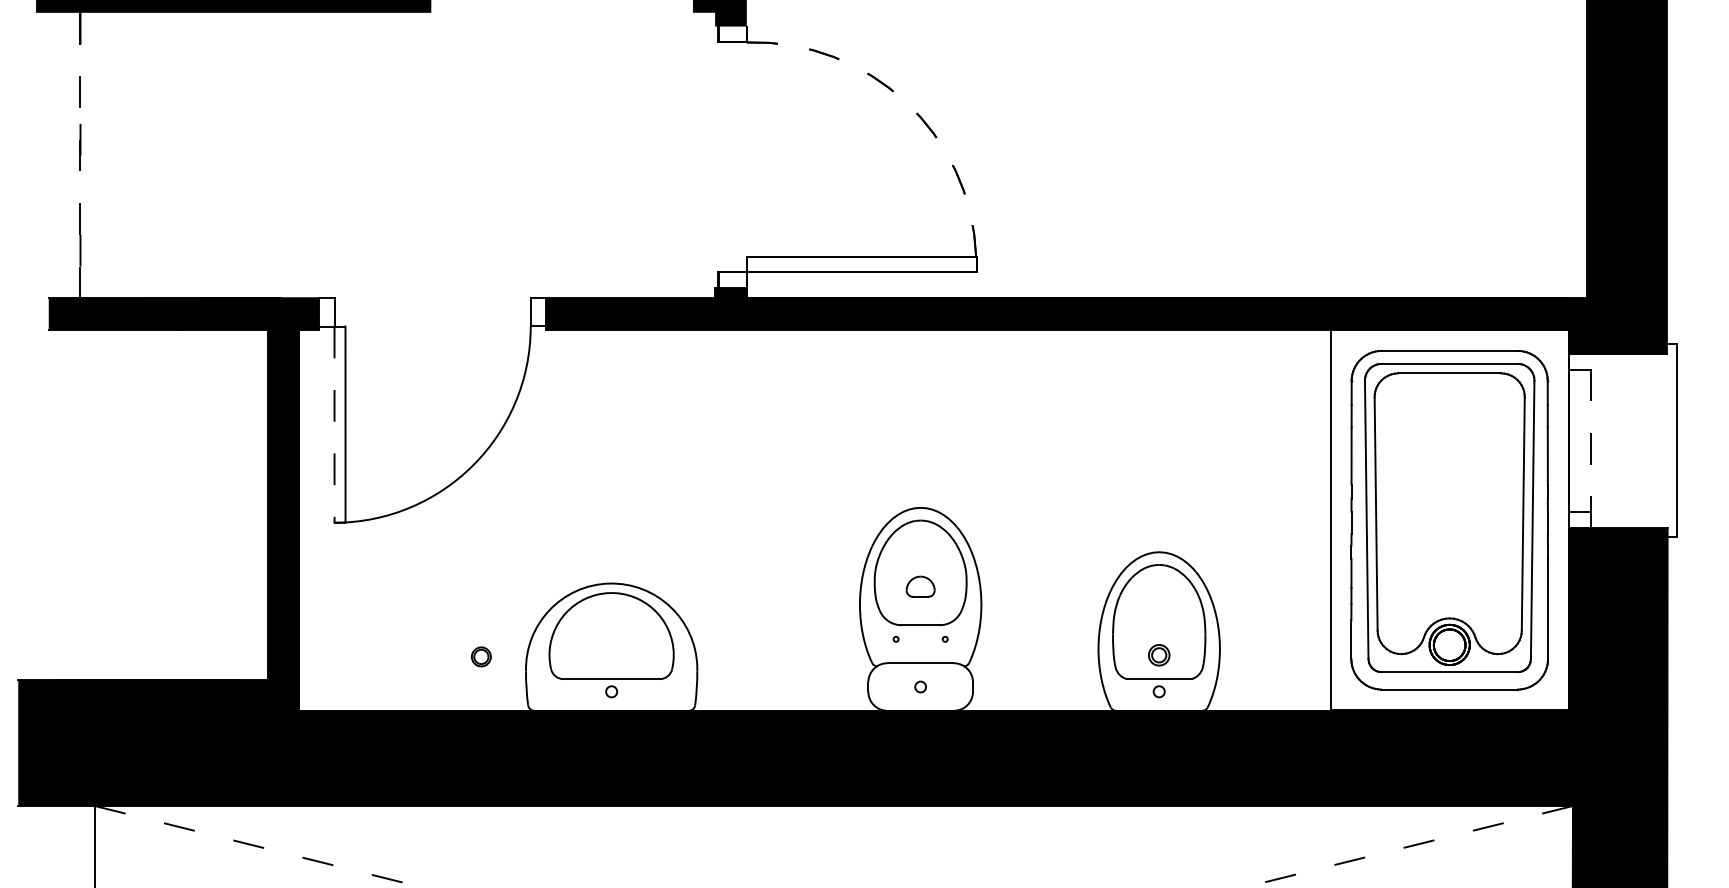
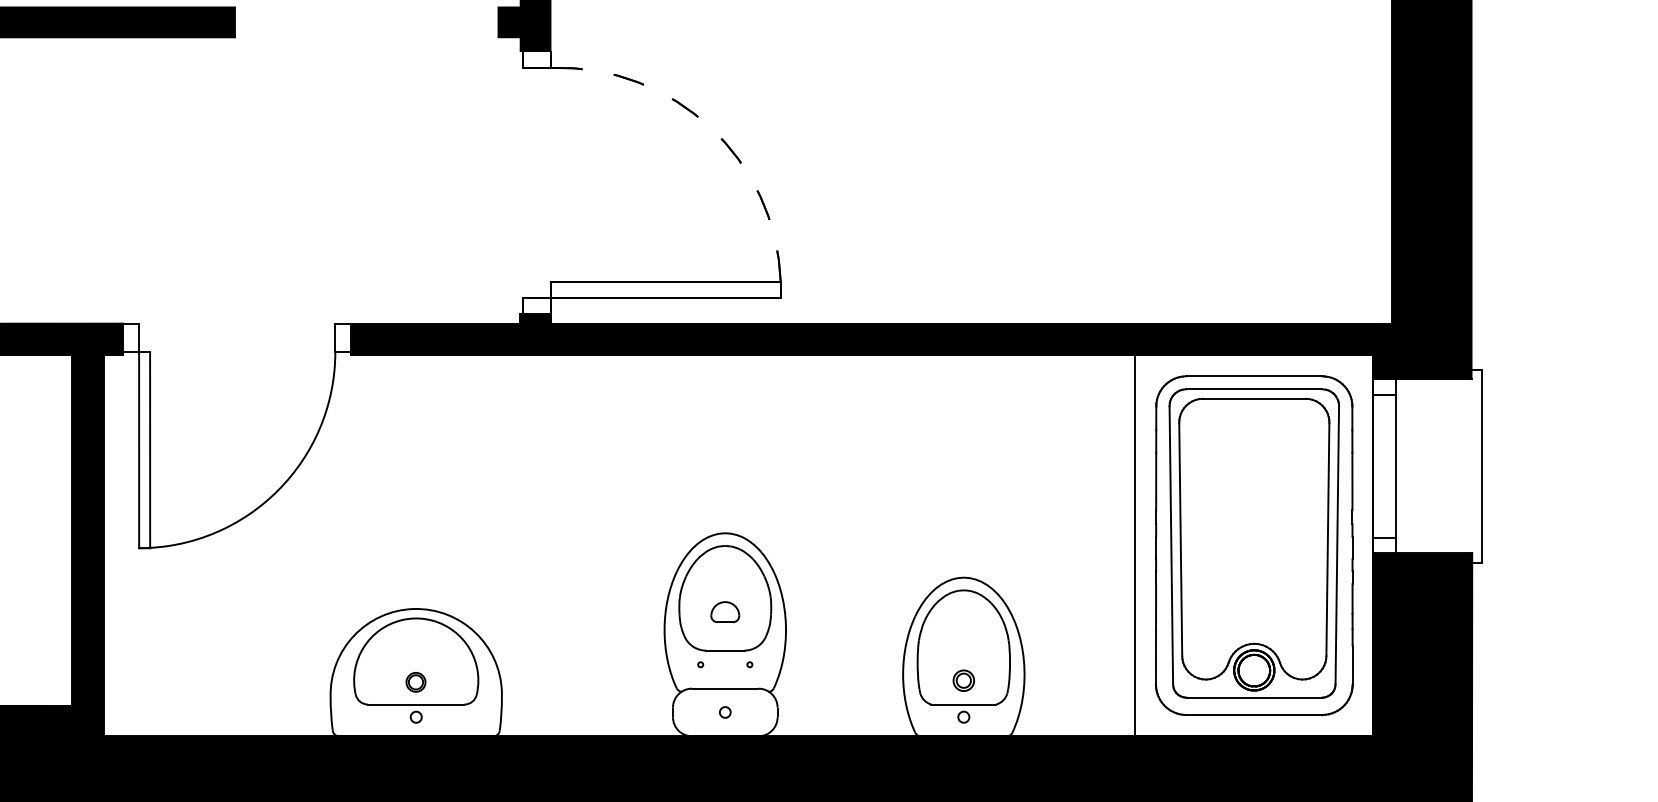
line: (334, 425) -> (139, 450), dashed -> solid
line: (1590, 440) -> (1395, 465), dashed -> solid
part: (481, 656) -> (416, 681), moved

